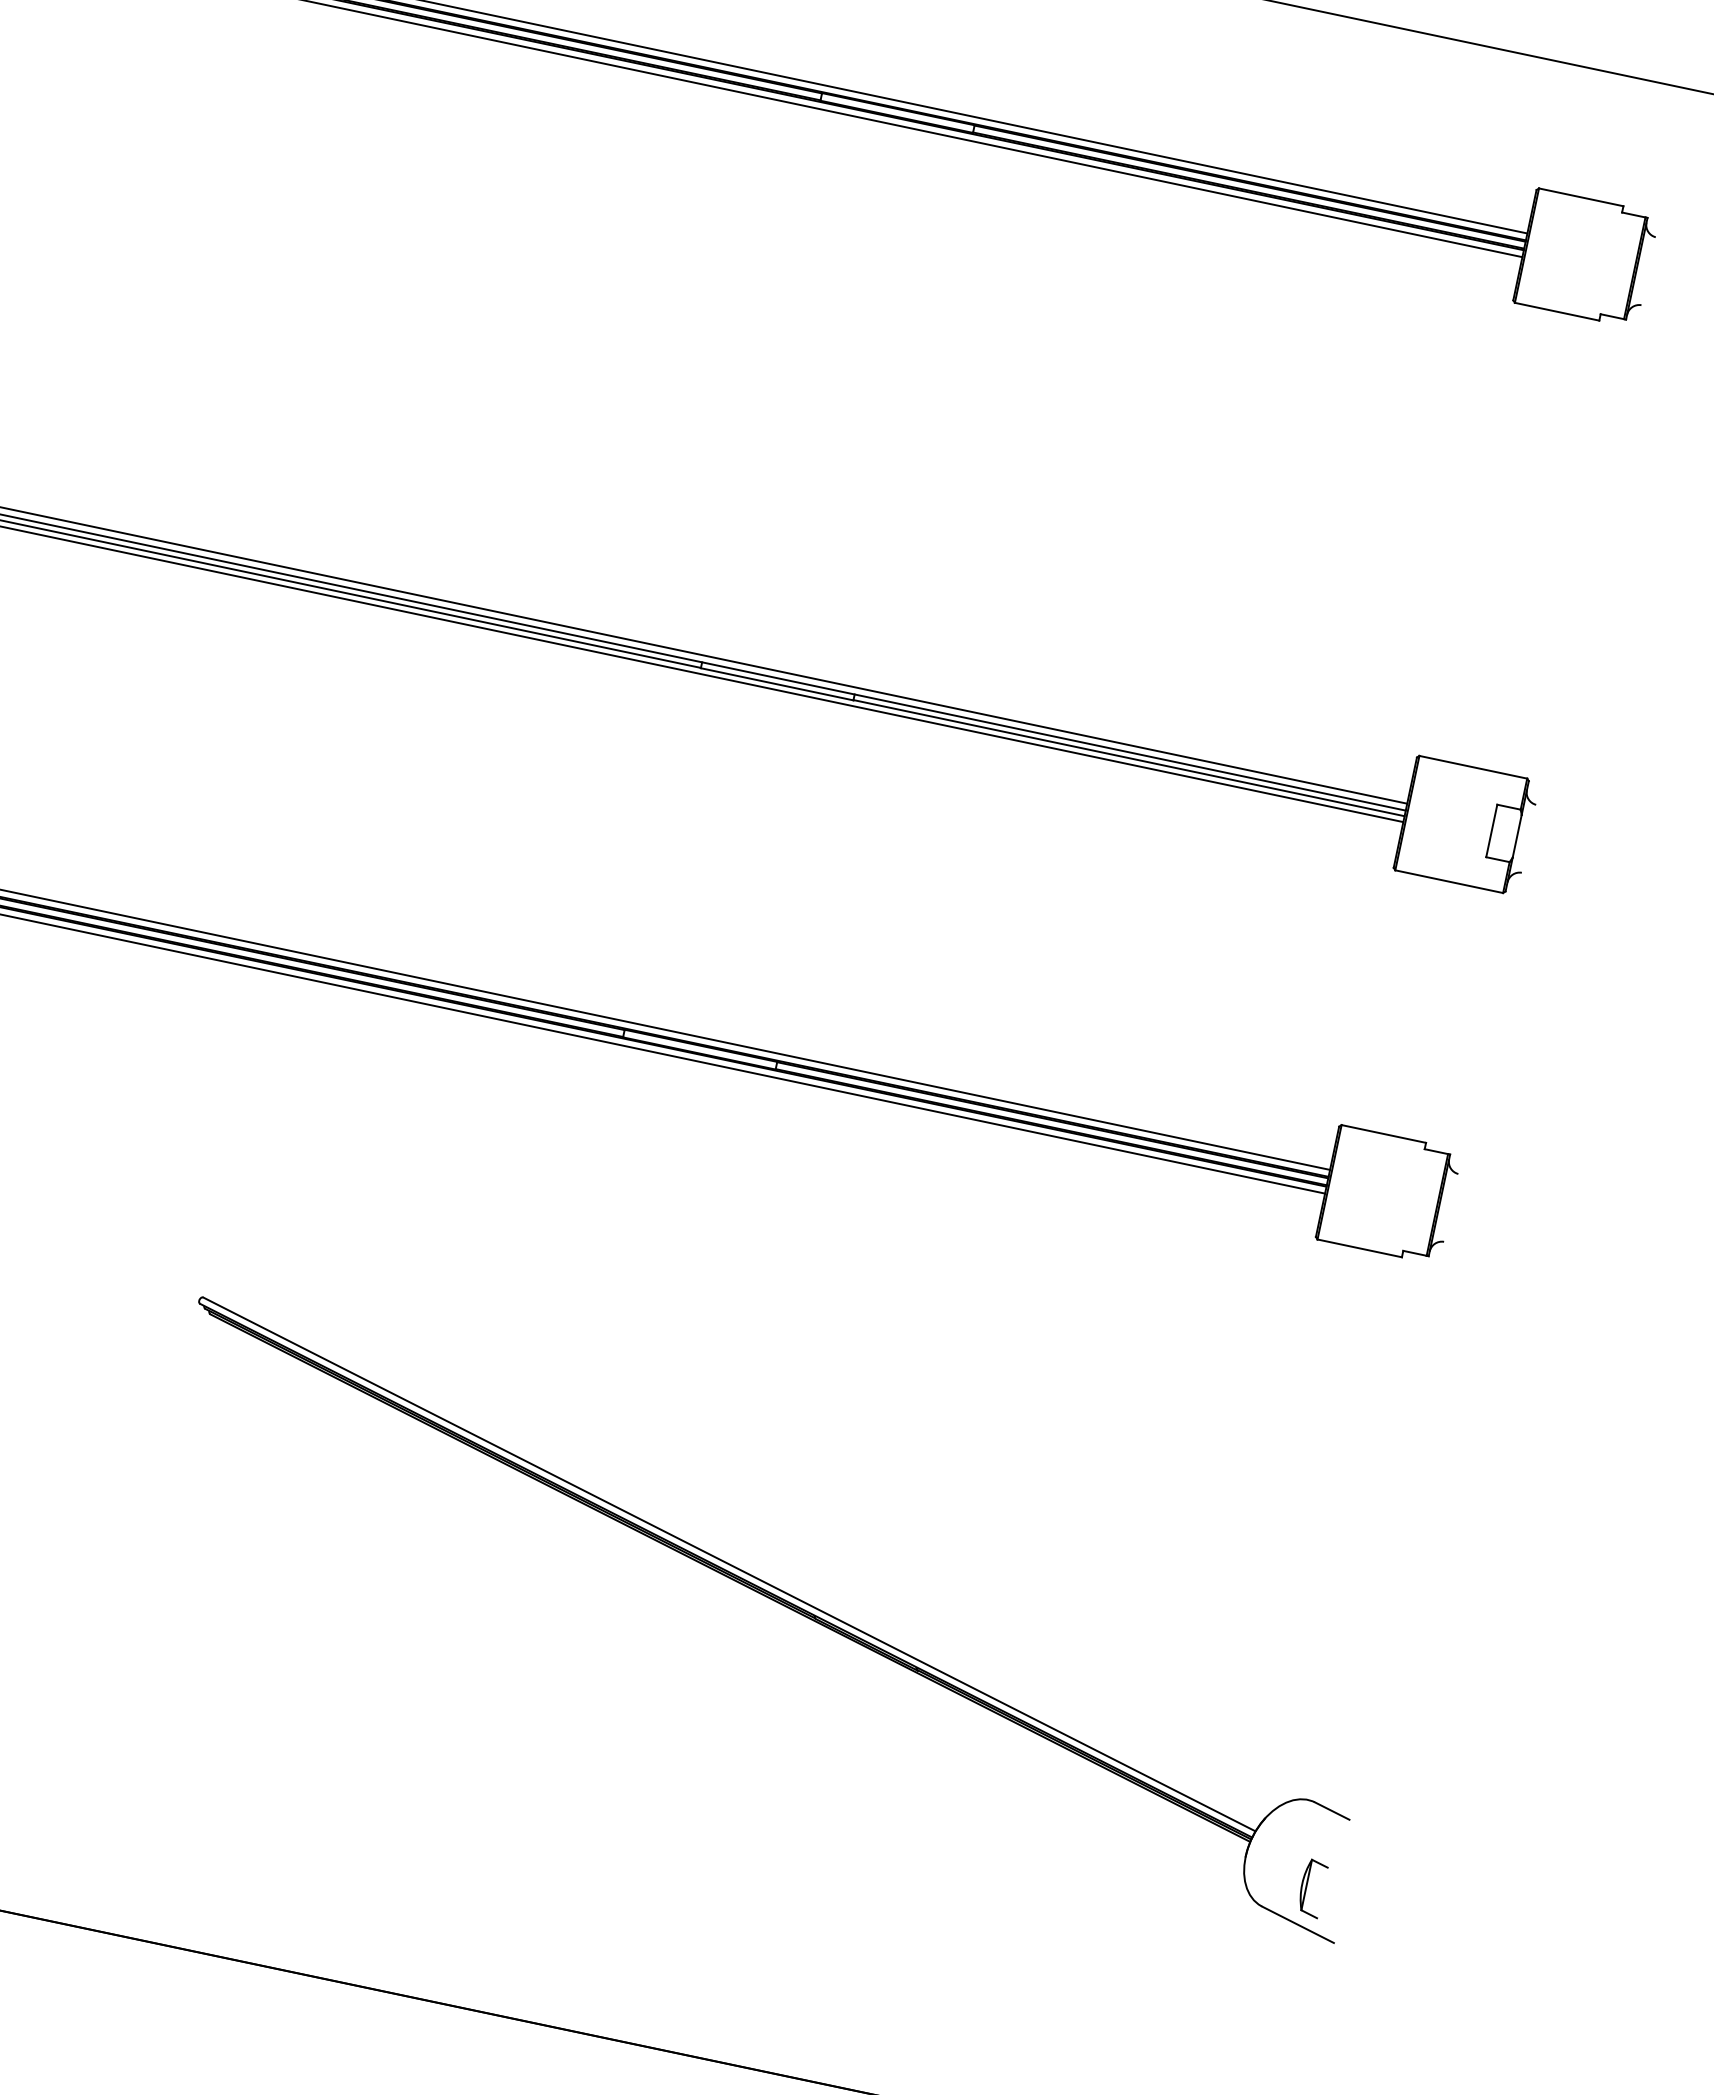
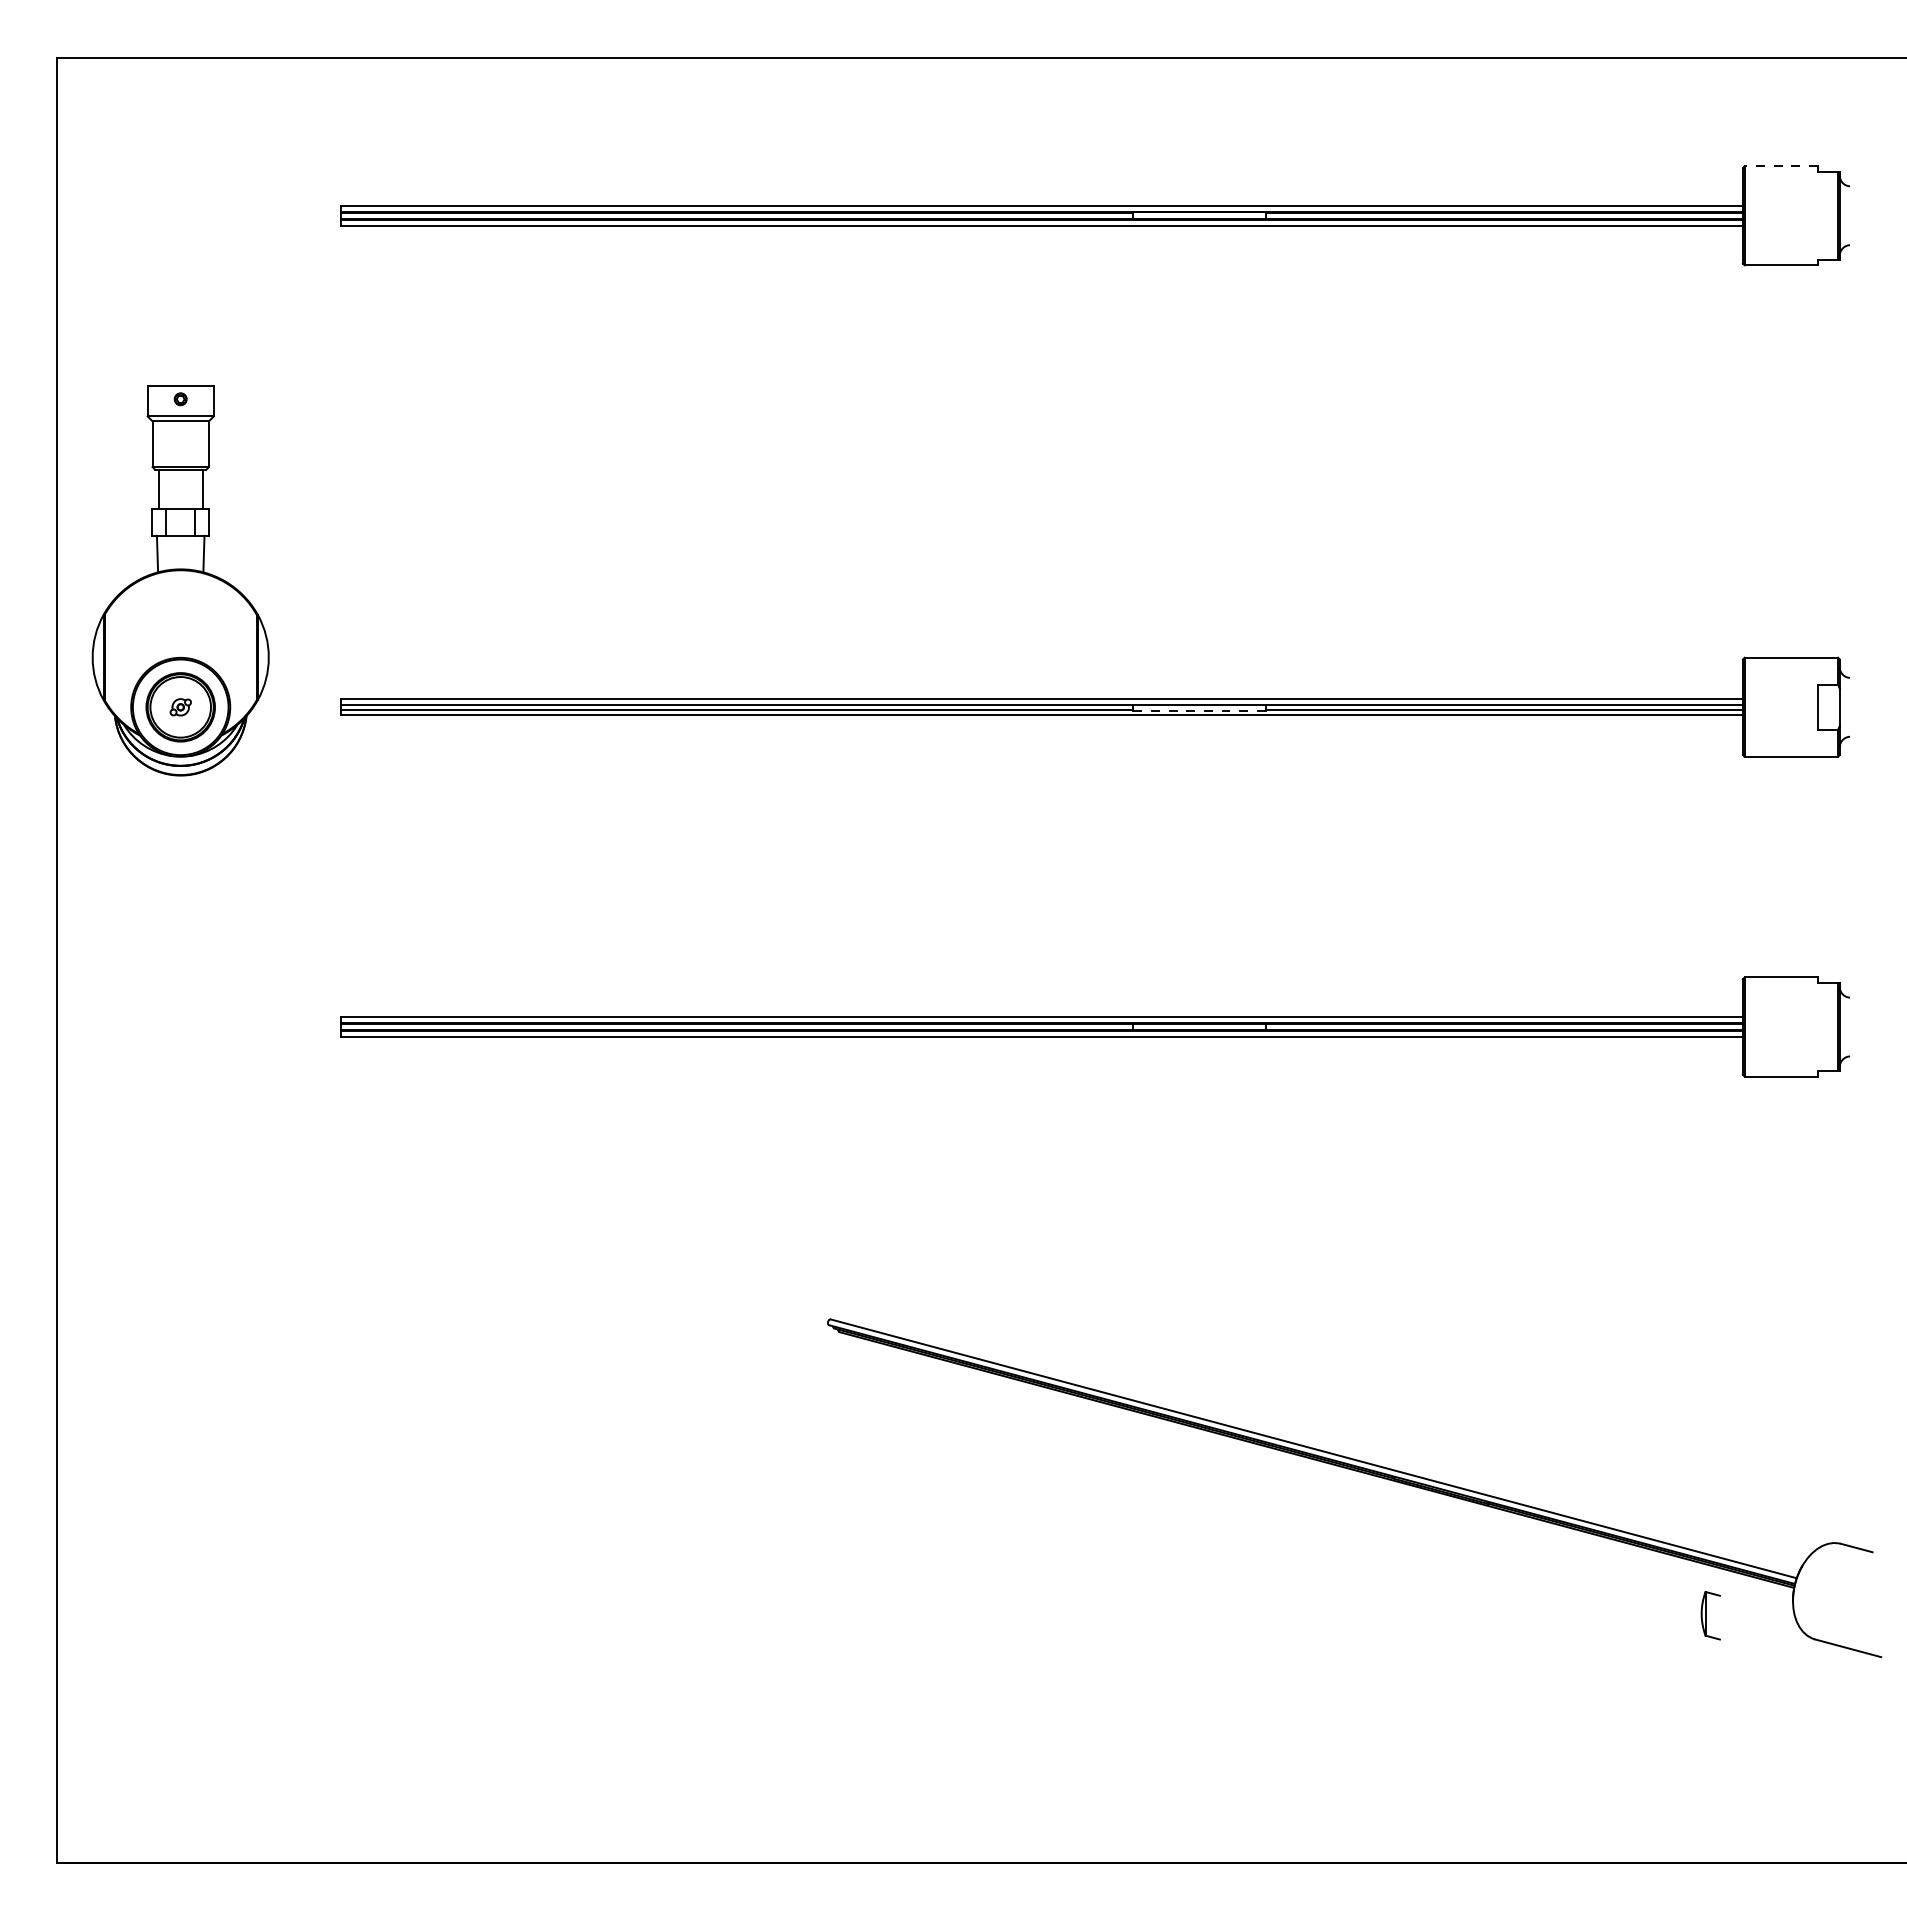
line: (1581, 197) -> (1781, 166), solid -> dashed
line: (778, 684) -> (1200, 710), solid -> dashed
part: (1312, 1888) -> (1710, 1615), moved

